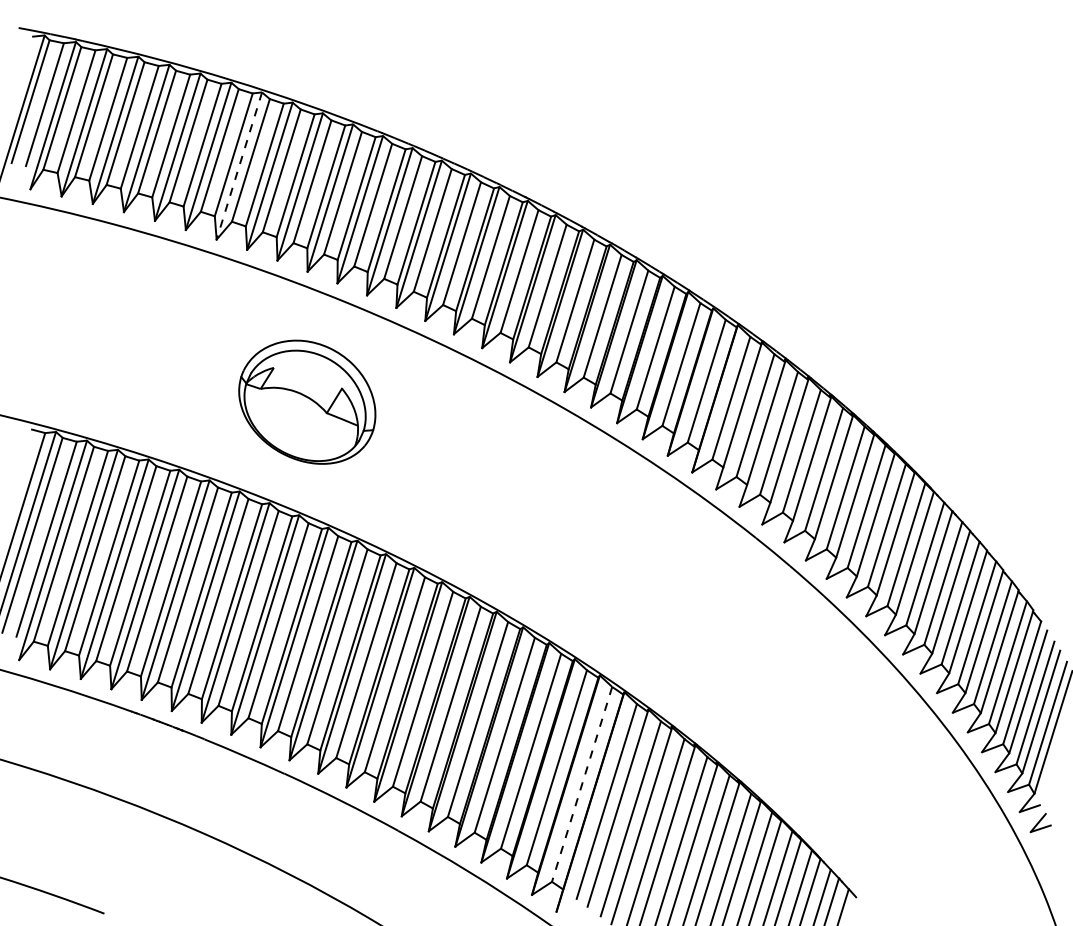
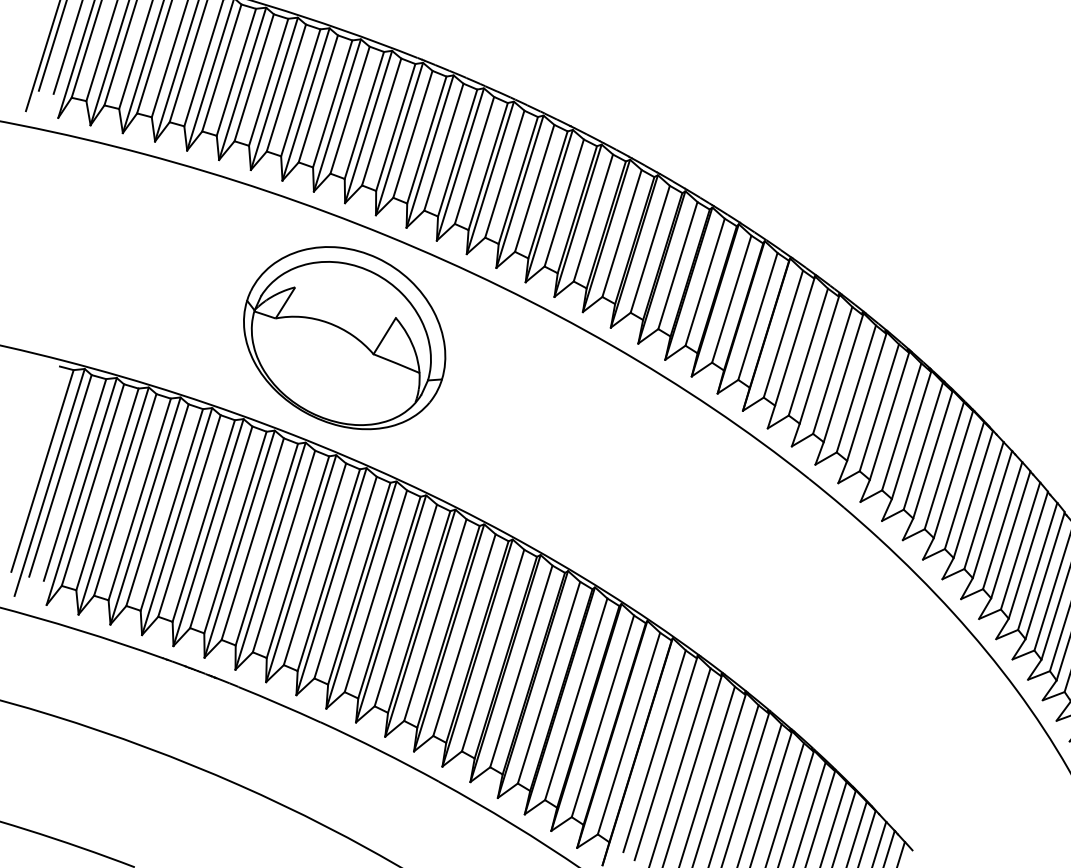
line: (239, 166) -> (274, 94), dashed -> solid
part: (307, 402) -> (344, 338), size x1.43
line: (581, 784) -> (628, 733), dashed -> solid

